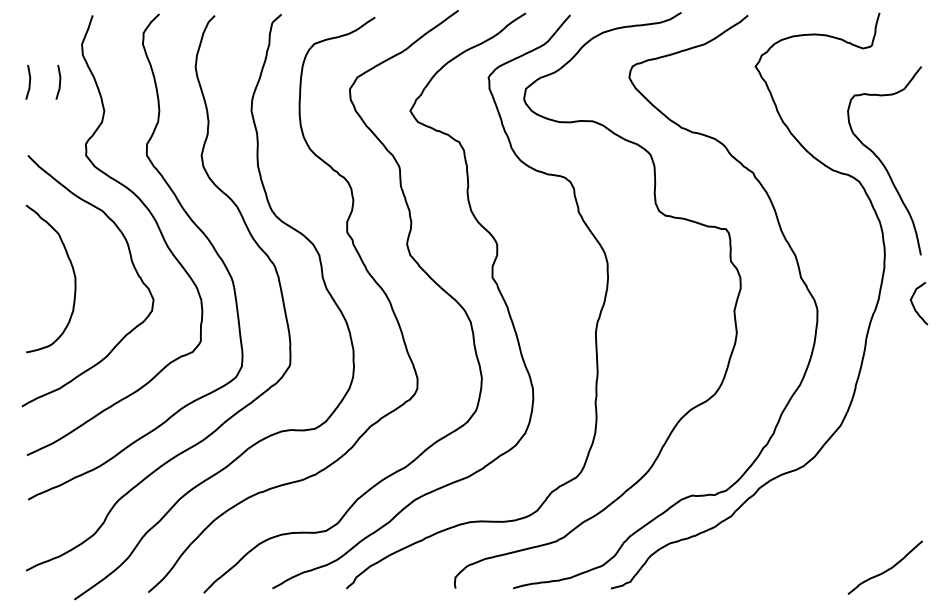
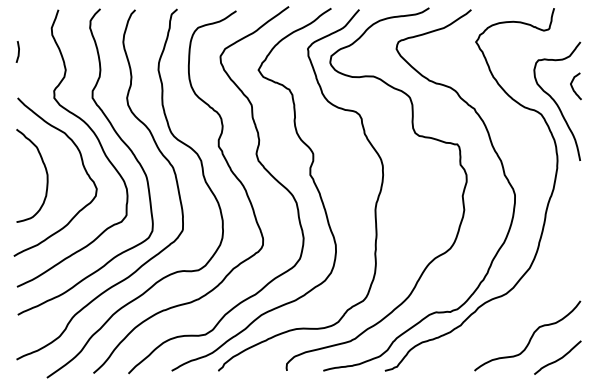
curve: (59, 81) -> (37, 51), removed
curve: (914, 305) -> (573, 87), moved
curve: (841, 535) -> (530, 337), added

